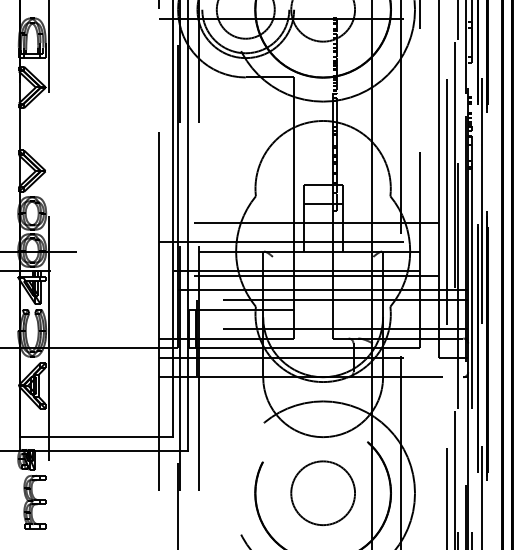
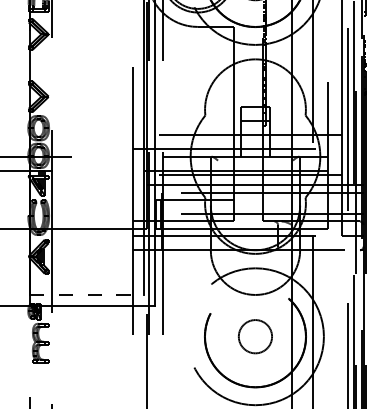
line: (97, 436) -> (87, 294), solid -> dashed
circle: (322, 492) -> (255, 336), size x0.7

